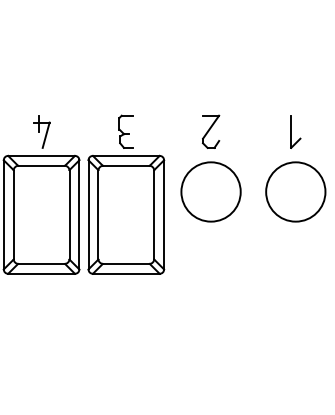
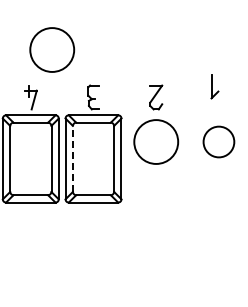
circle: (70, 66) -> (52, 49), added
part: (295, 131) -> (214, 86), moved
circle: (295, 191) -> (218, 141), size x0.7
line: (97, 214) -> (72, 158), solid -> dashed

